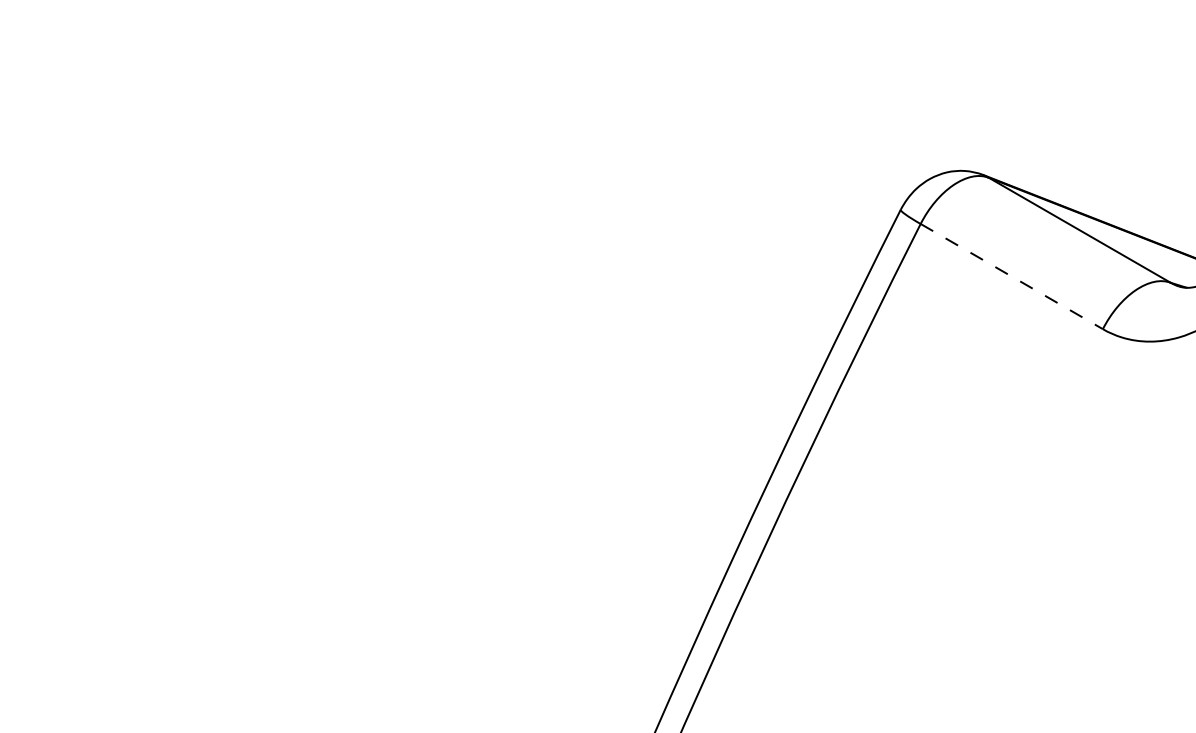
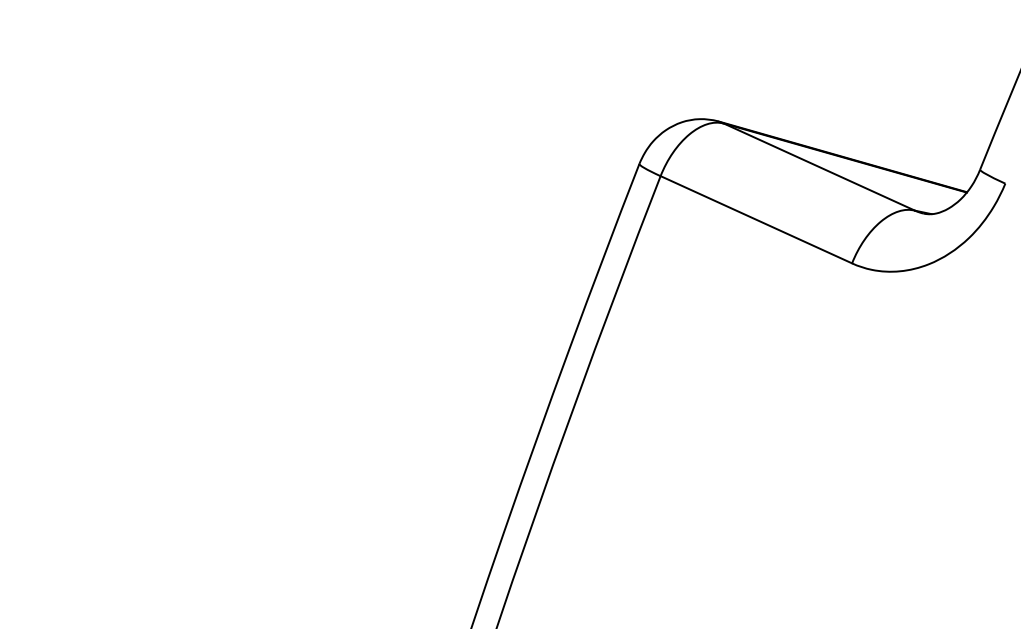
line: (1012, 276) -> (757, 219), dashed -> solid

